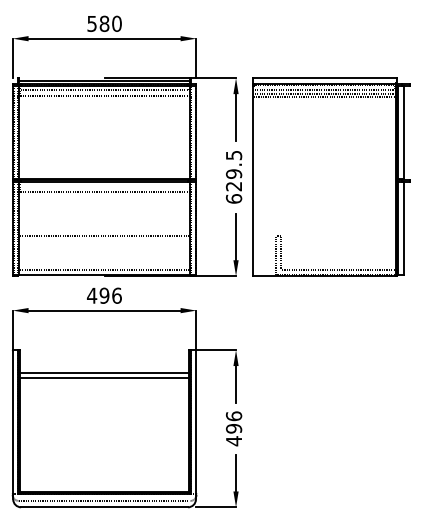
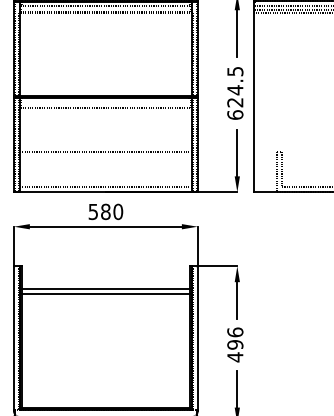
text: (233, 174) -> (234, 90), 629.5 -> 624.5
text: (104, 295) -> (105, 211), 496 -> 580

